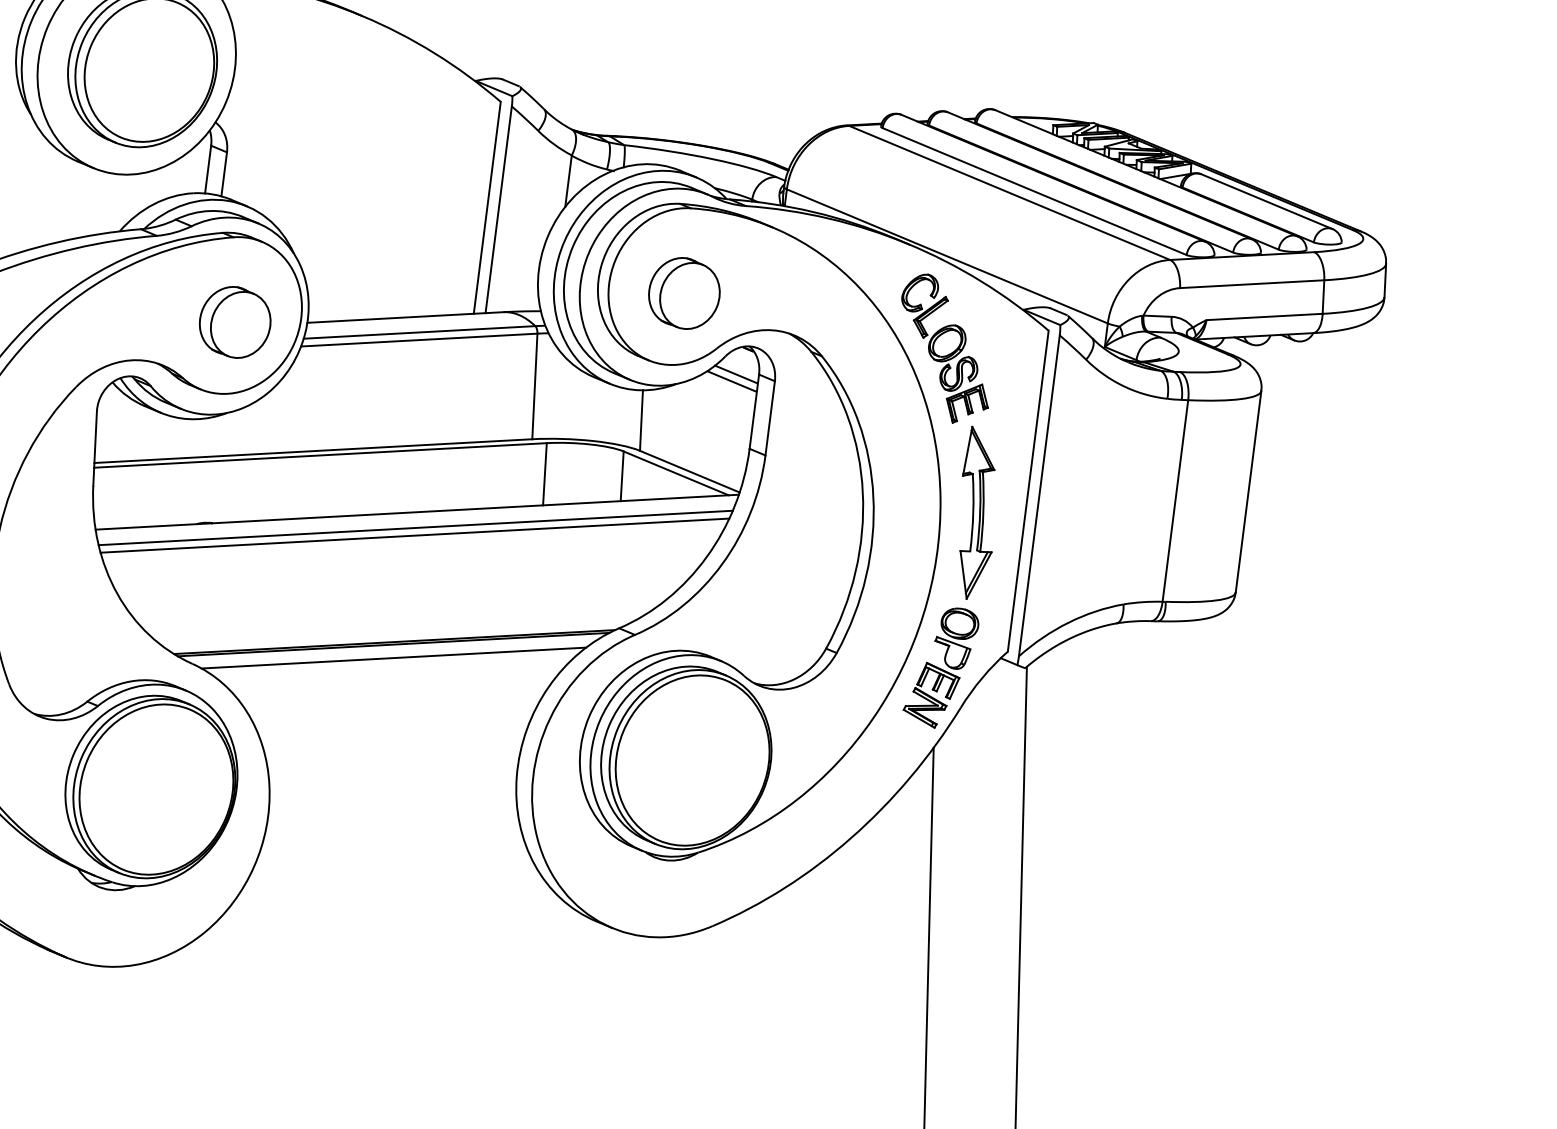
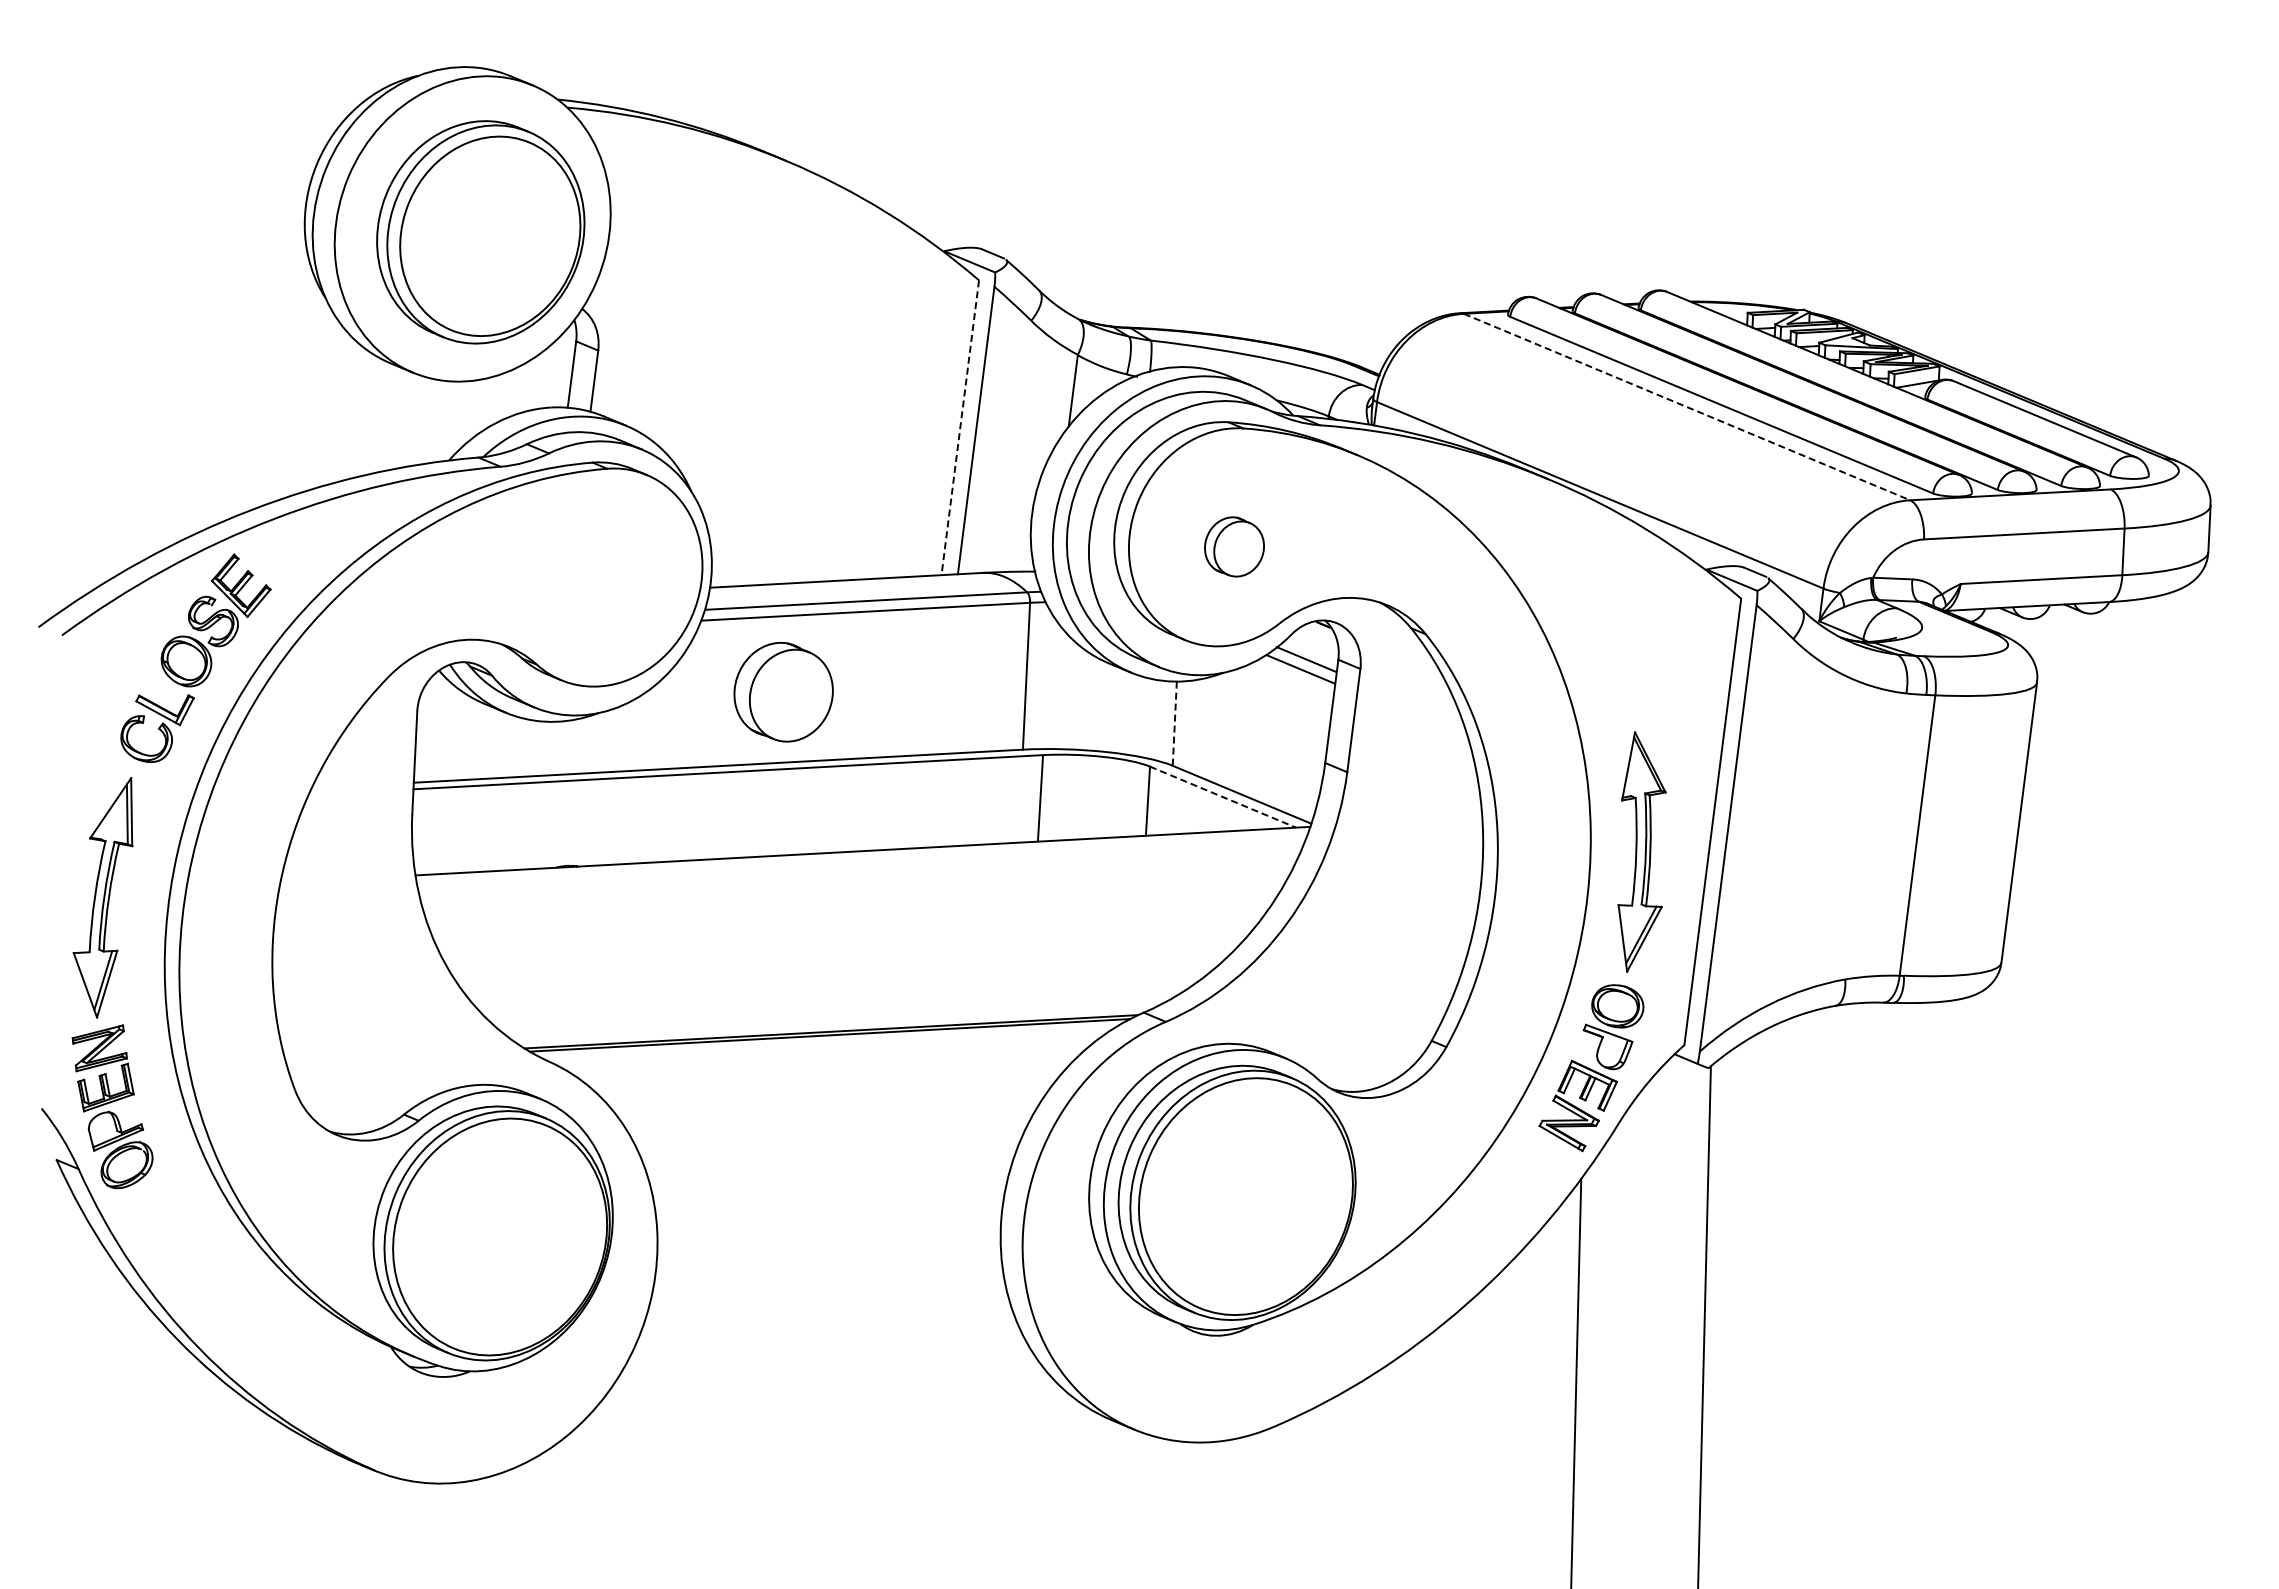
line: (1009, 193) -> (1686, 407), solid -> dashed
line: (487, 207) -> (960, 427), solid -> dashed
part: (684, 293) -> (1234, 546), size x0.6
part: (235, 321) -> (783, 691), moved
part: (944, 348) -> (1596, 623), removed
line: (641, 421) -> (1174, 724), solid -> dashed
line: (676, 473) -> (1223, 797), solid -> dashed
line: (415, 528) -> (860, 873), removed
line: (414, 535) -> (859, 883), removed
line: (393, 657) -> (830, 1053), removed

